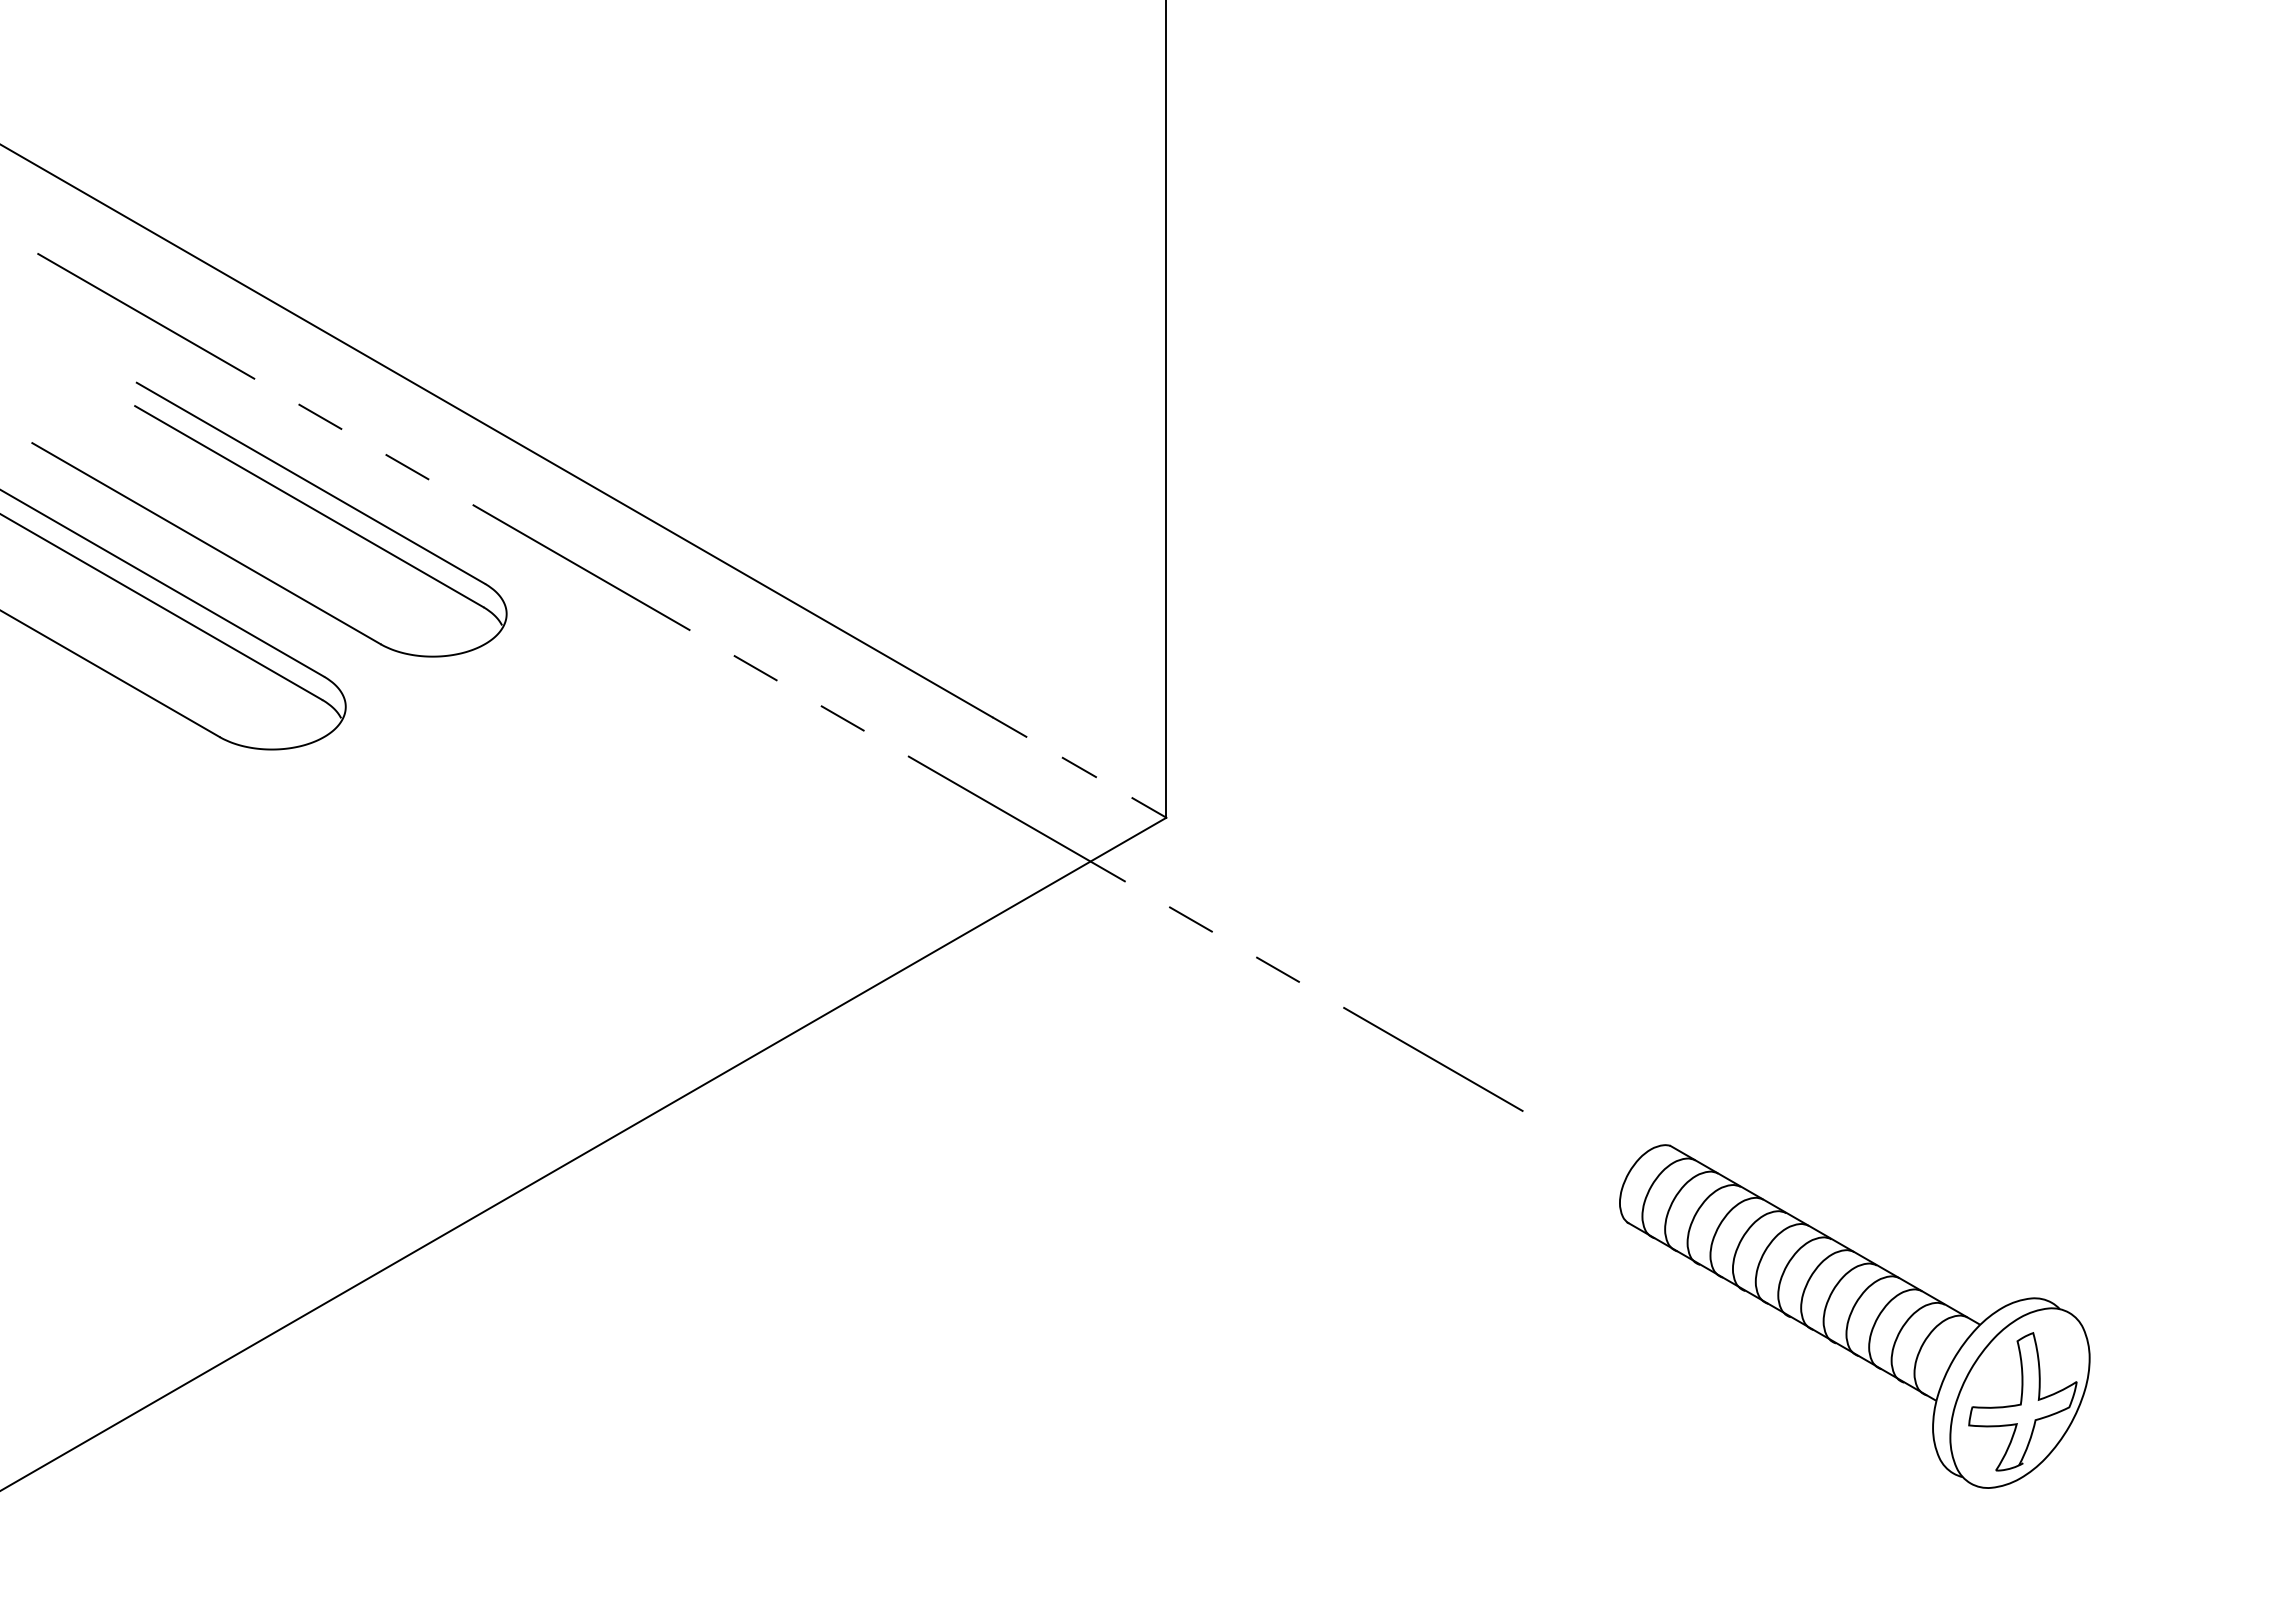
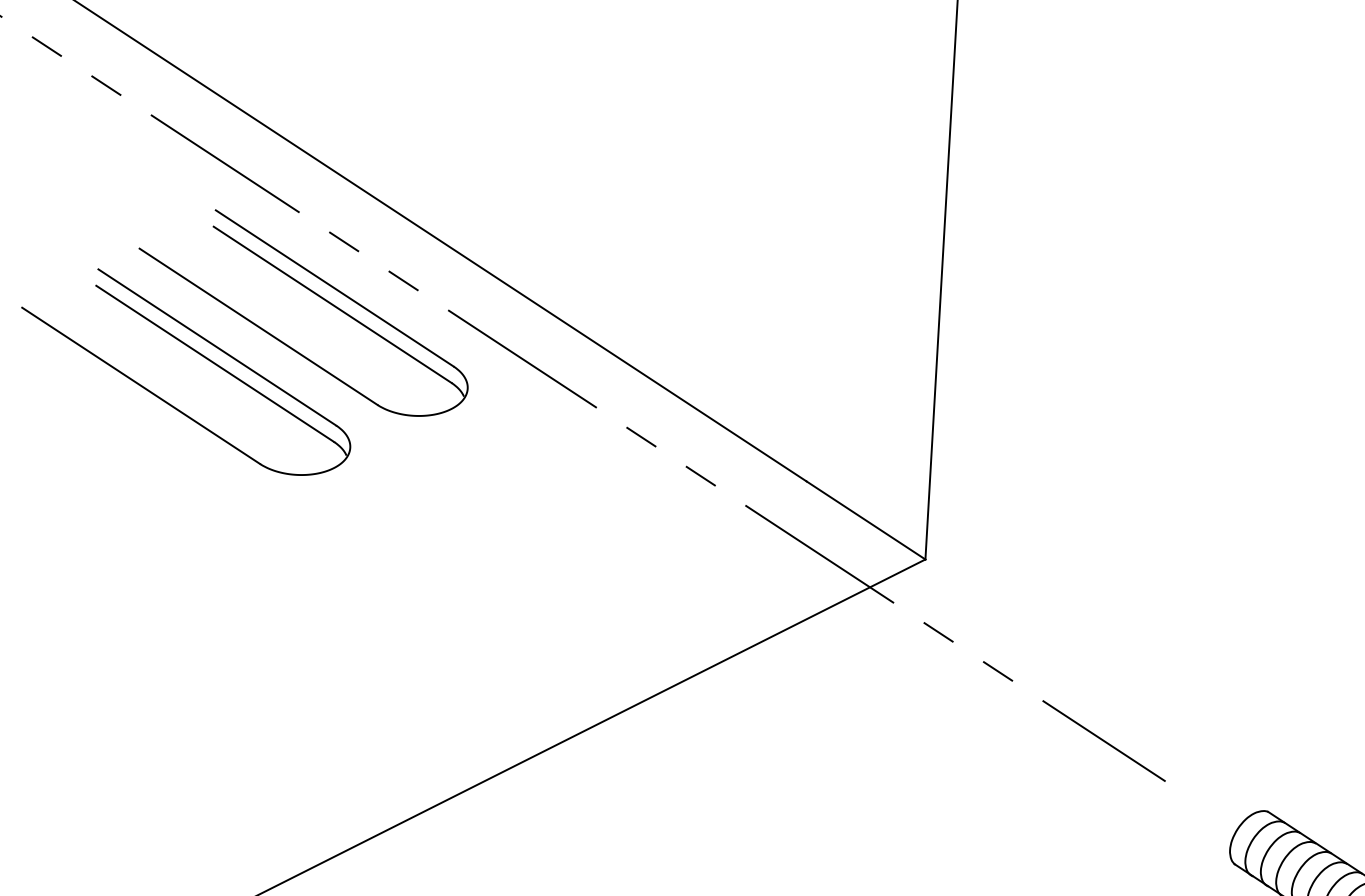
line: (1079, 767) -> (866, 520), dashed -> solid

